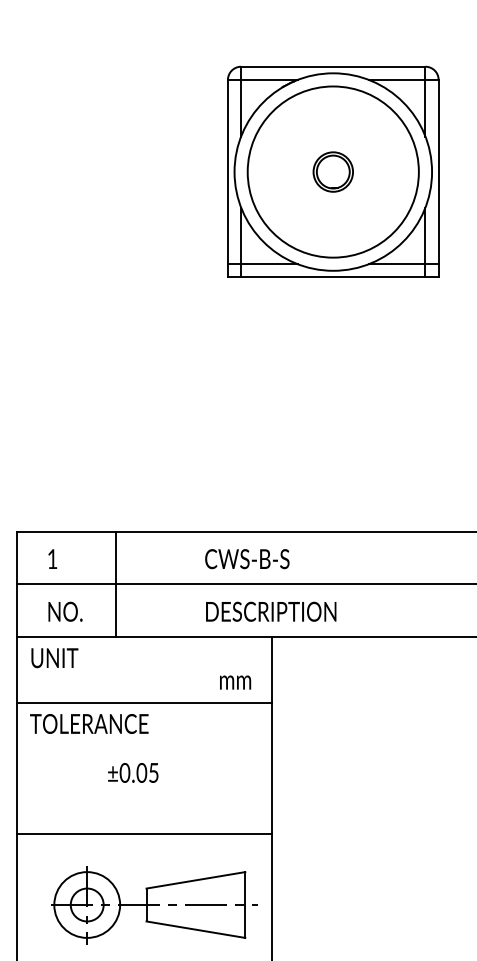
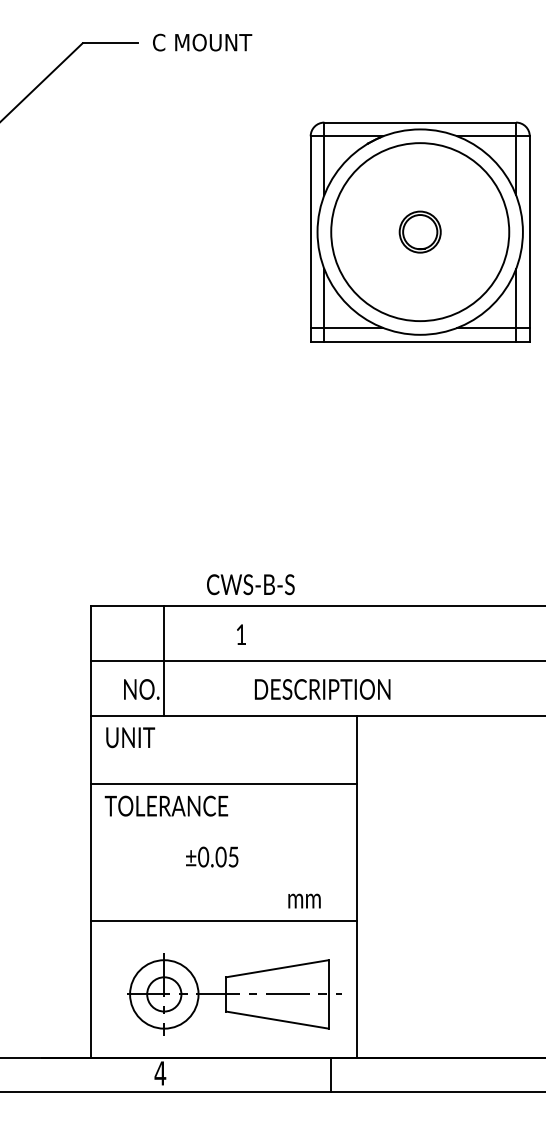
text: (52, 558) -> (241, 634), moved
text: (247, 558) -> (250, 584), moved
line: (115, 583) -> (163, 660), moved
text: (271, 611) -> (322, 689), moved
text: (235, 682) -> (304, 900), moved

